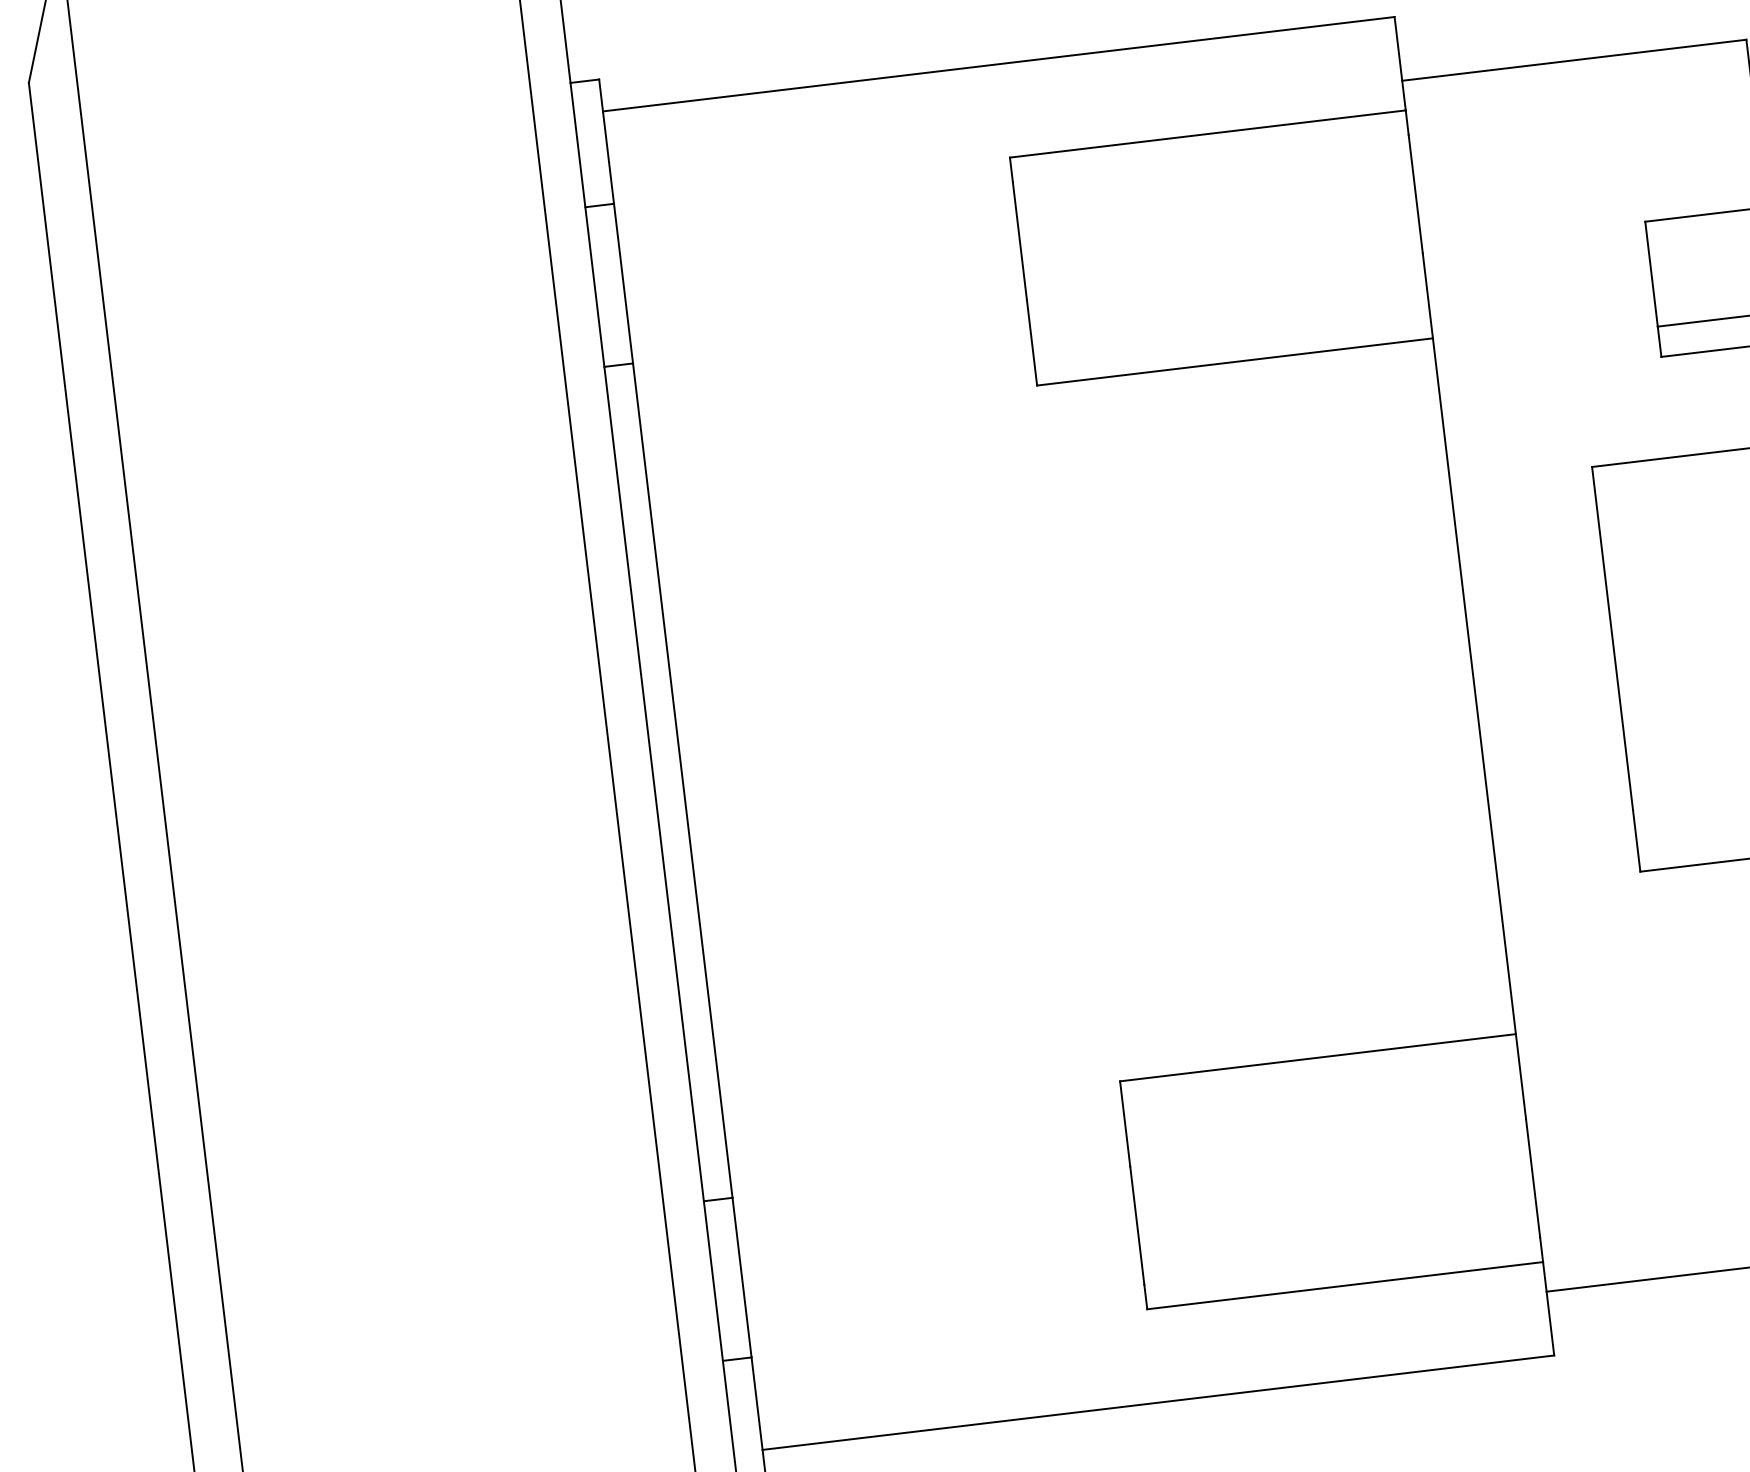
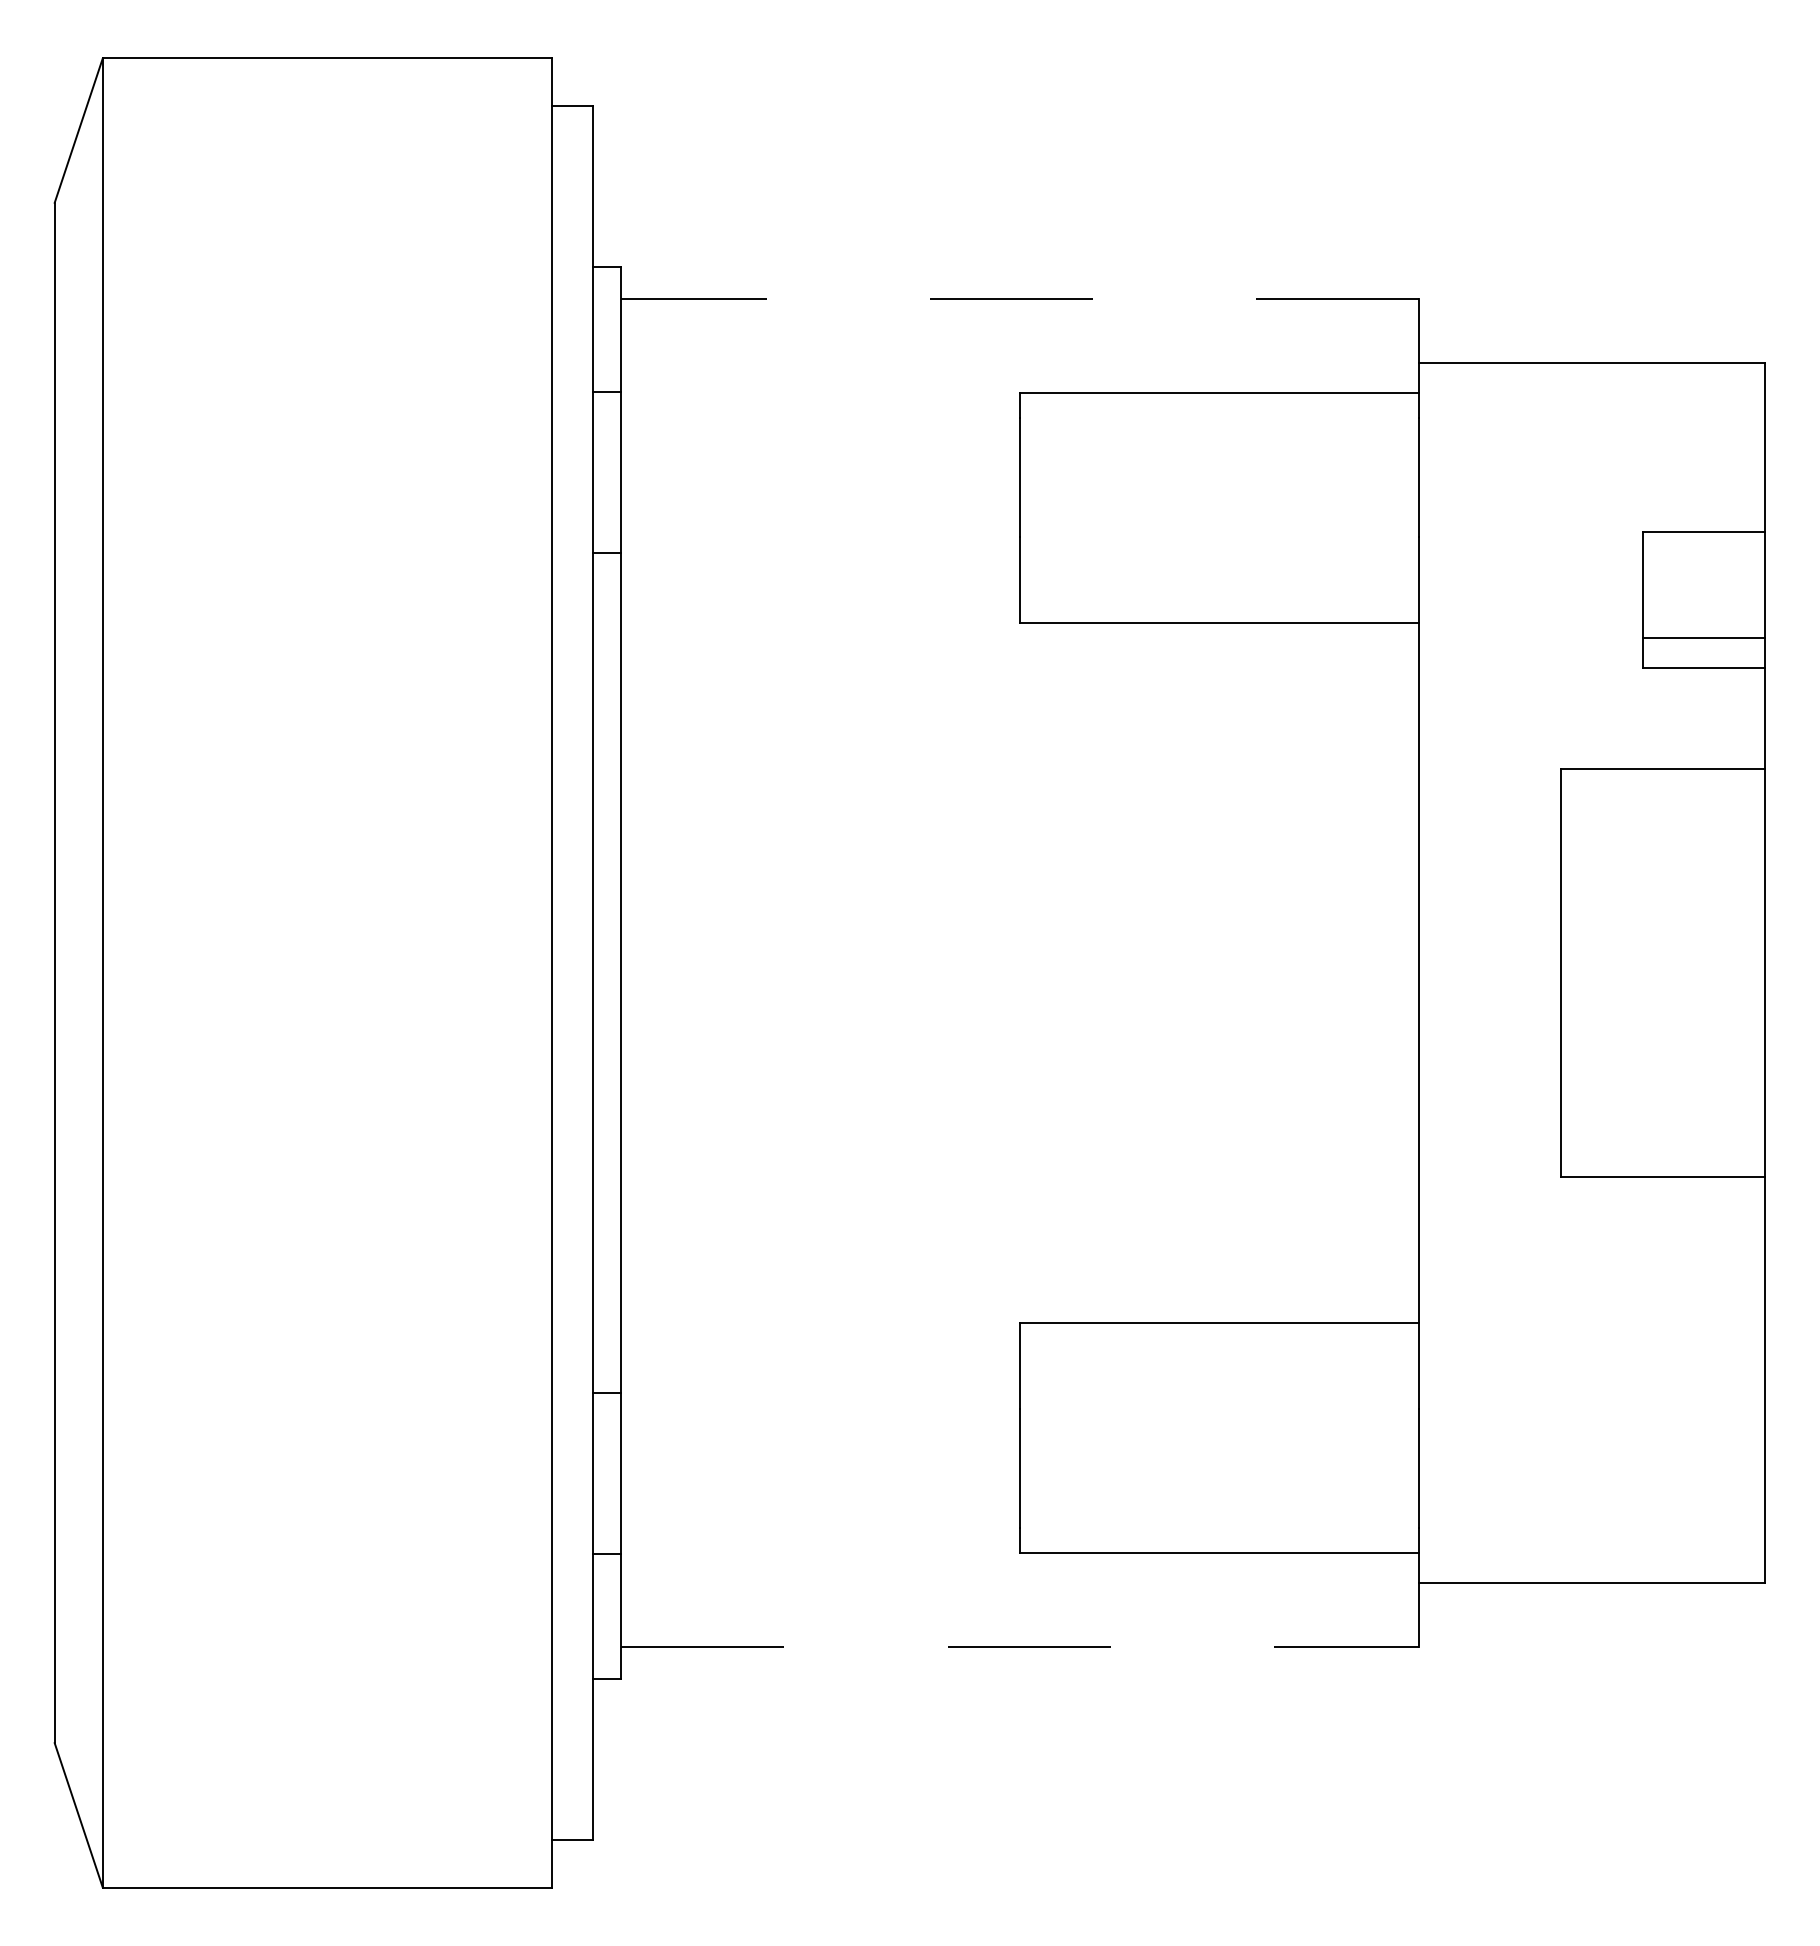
line: (999, 64) -> (1020, 299), solid -> dashed
line: (1158, 1402) -> (1020, 1646), solid -> dashed

